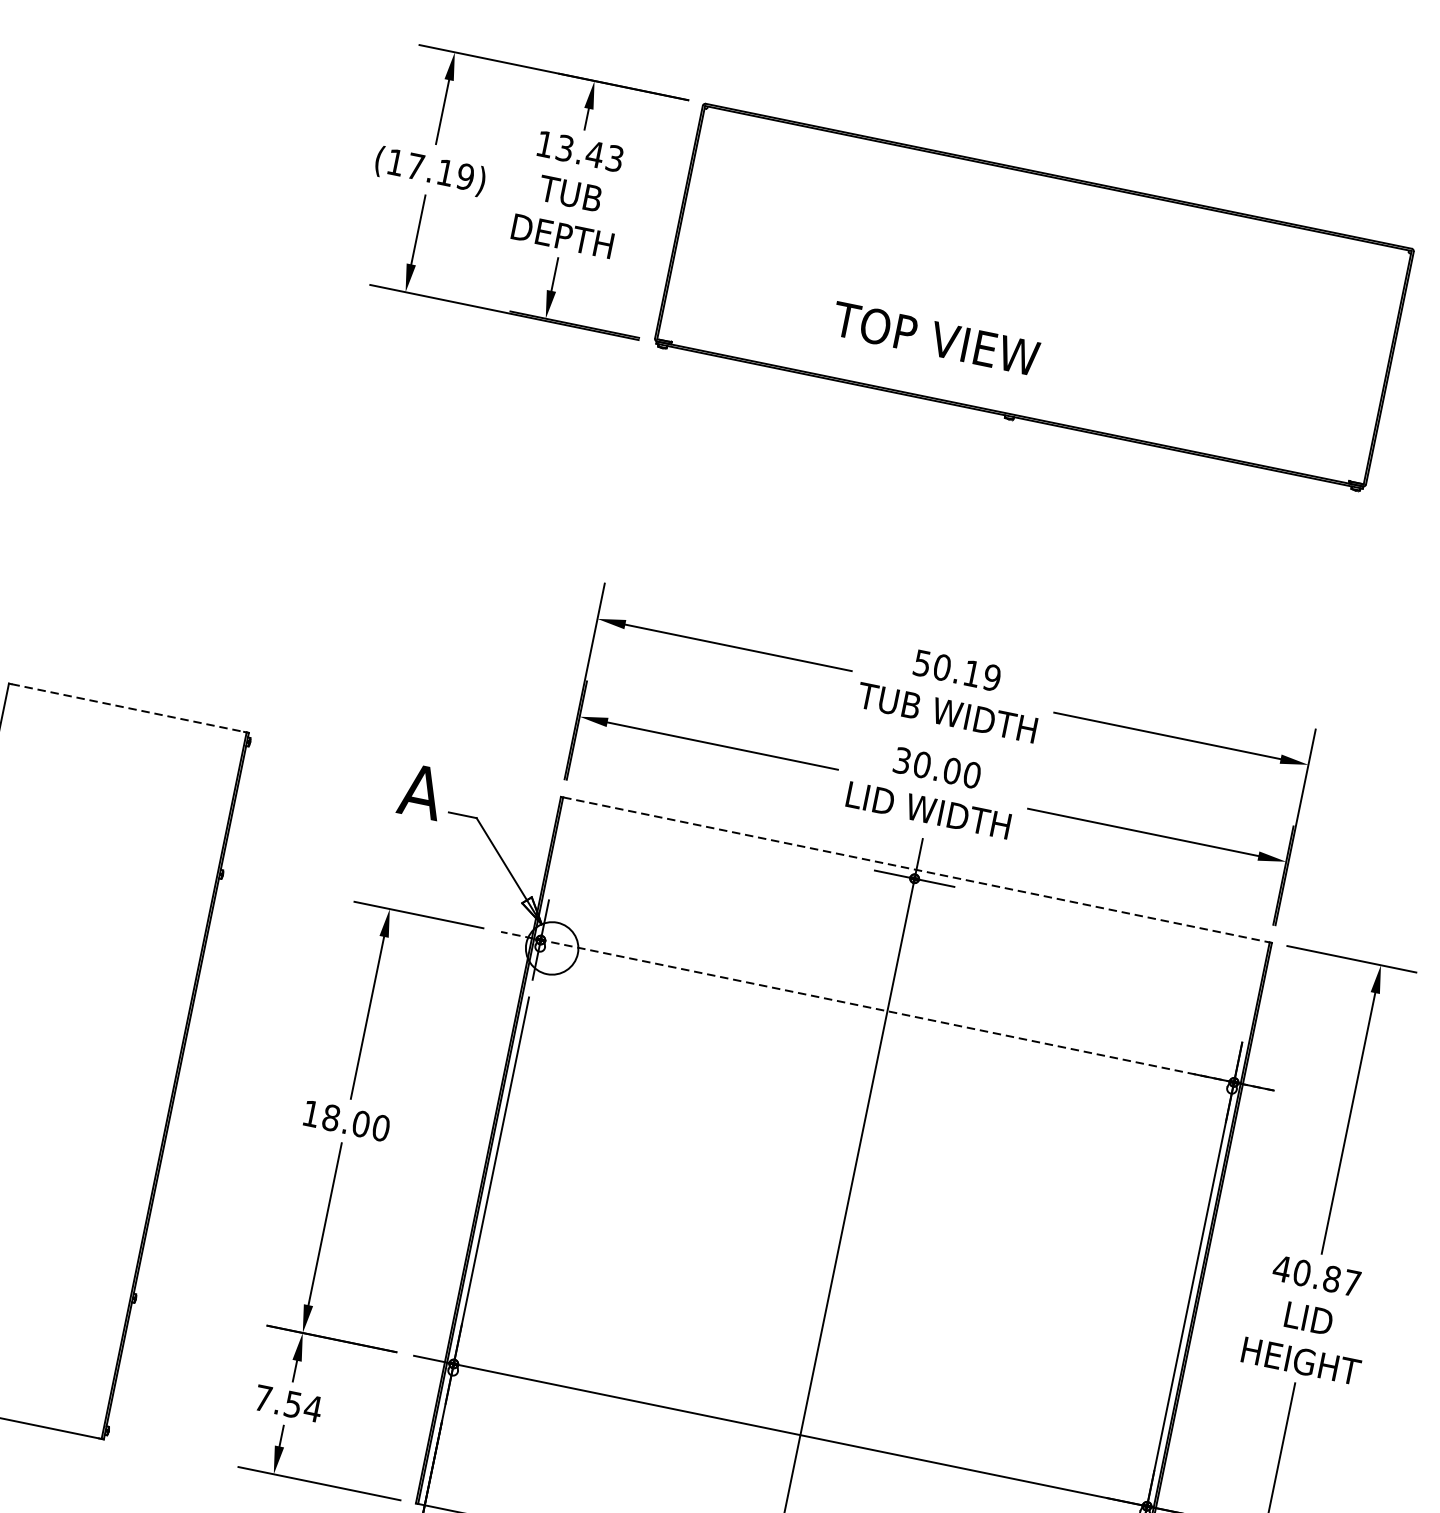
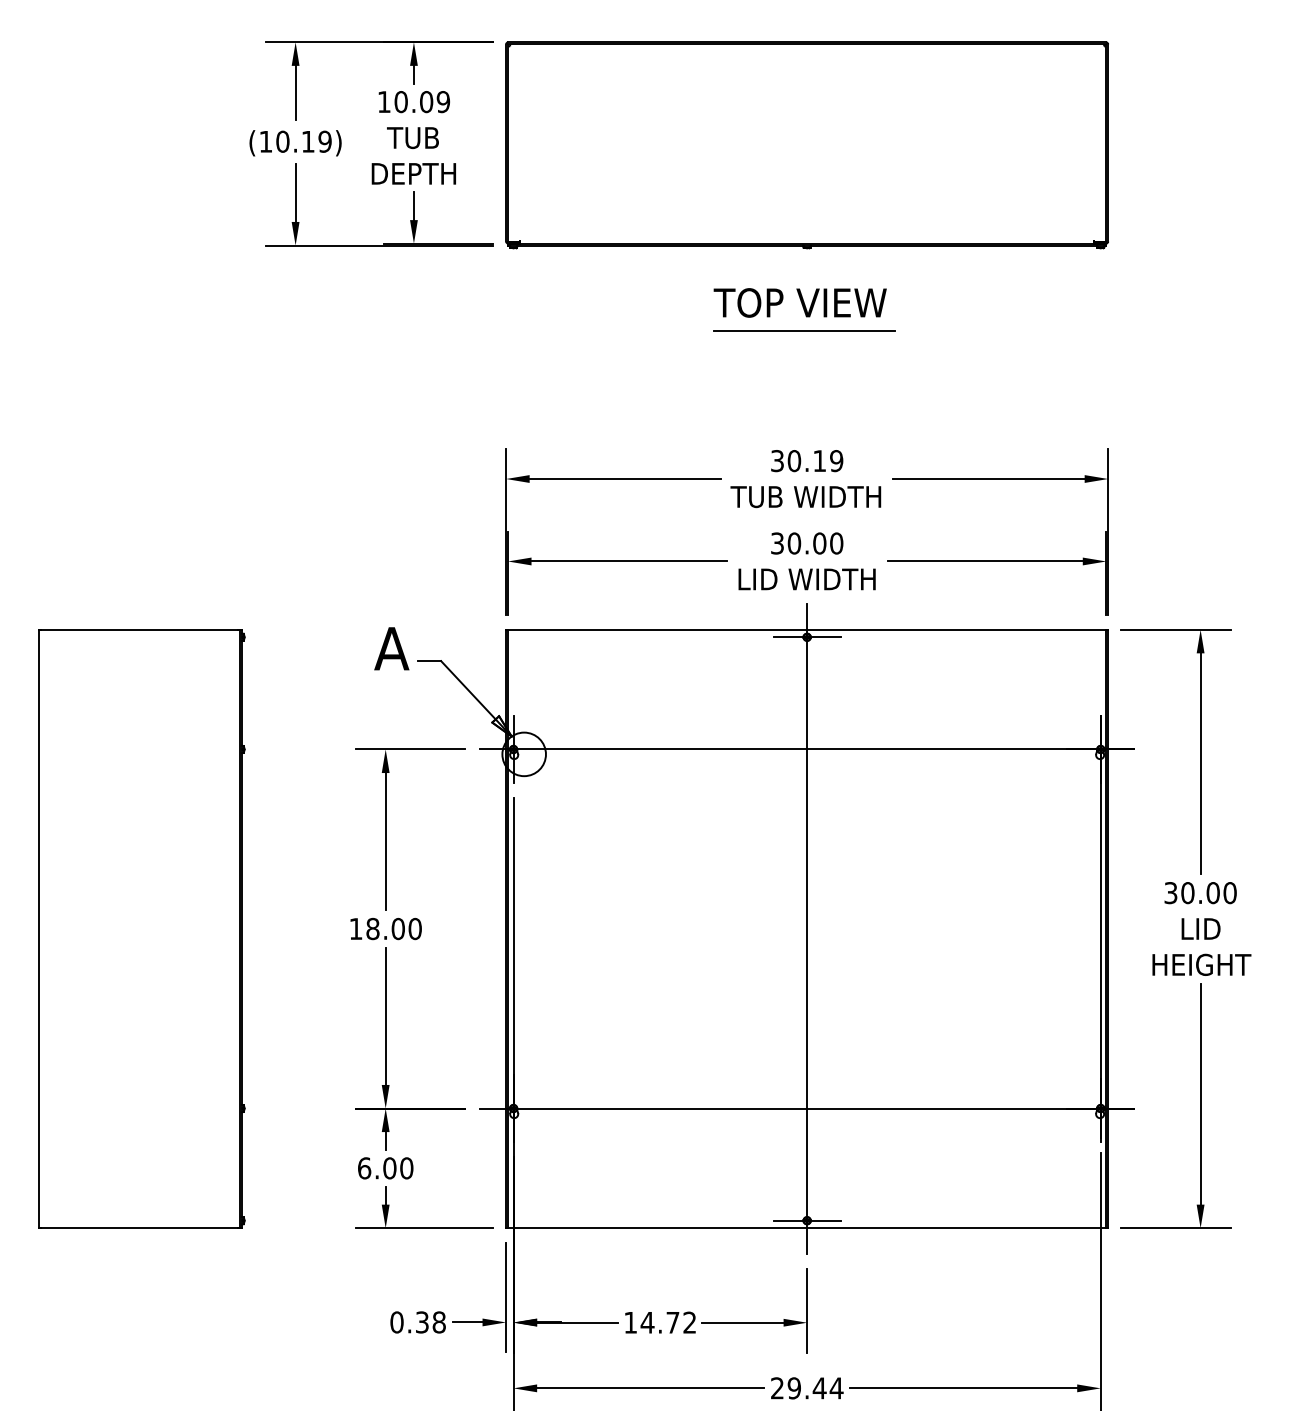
text: (590, 154) -> (422, 102), 13.43 -> 10.09
text: (415, 166) -> (282, 141), (17.19) -> (10.19)
text: (934, 338) -> (799, 302), moved
line: (985, 515) -> (804, 330), added
text: (922, 662) -> (777, 460), 50.19 -> 30.19
line: (128, 707) -> (139, 629), dashed -> solid
line: (916, 869) -> (807, 629), dashed -> solid
line: (886, 1011) -> (806, 749), dashed -> solid
text: (1315, 1276) -> (1199, 893), 40.87 -> 30.00
text: (288, 1403) -> (385, 1168), 7.54 -> 6.00

